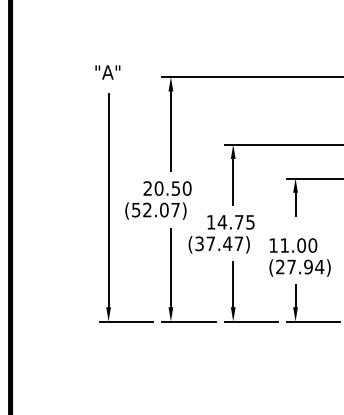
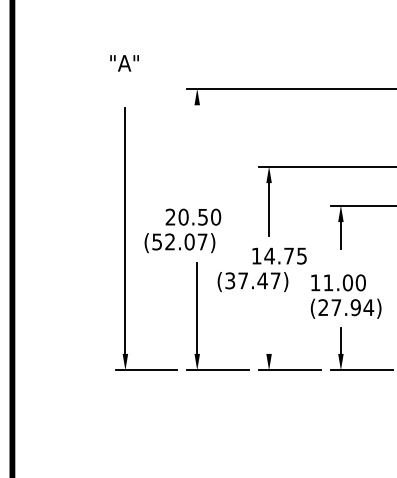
text: (107, 72) -> (124, 63), moved
line: (171, 130) -> (197, 150), removed
text: (230, 221) -> (279, 255), moved
line: (233, 284) -> (269, 327), removed

